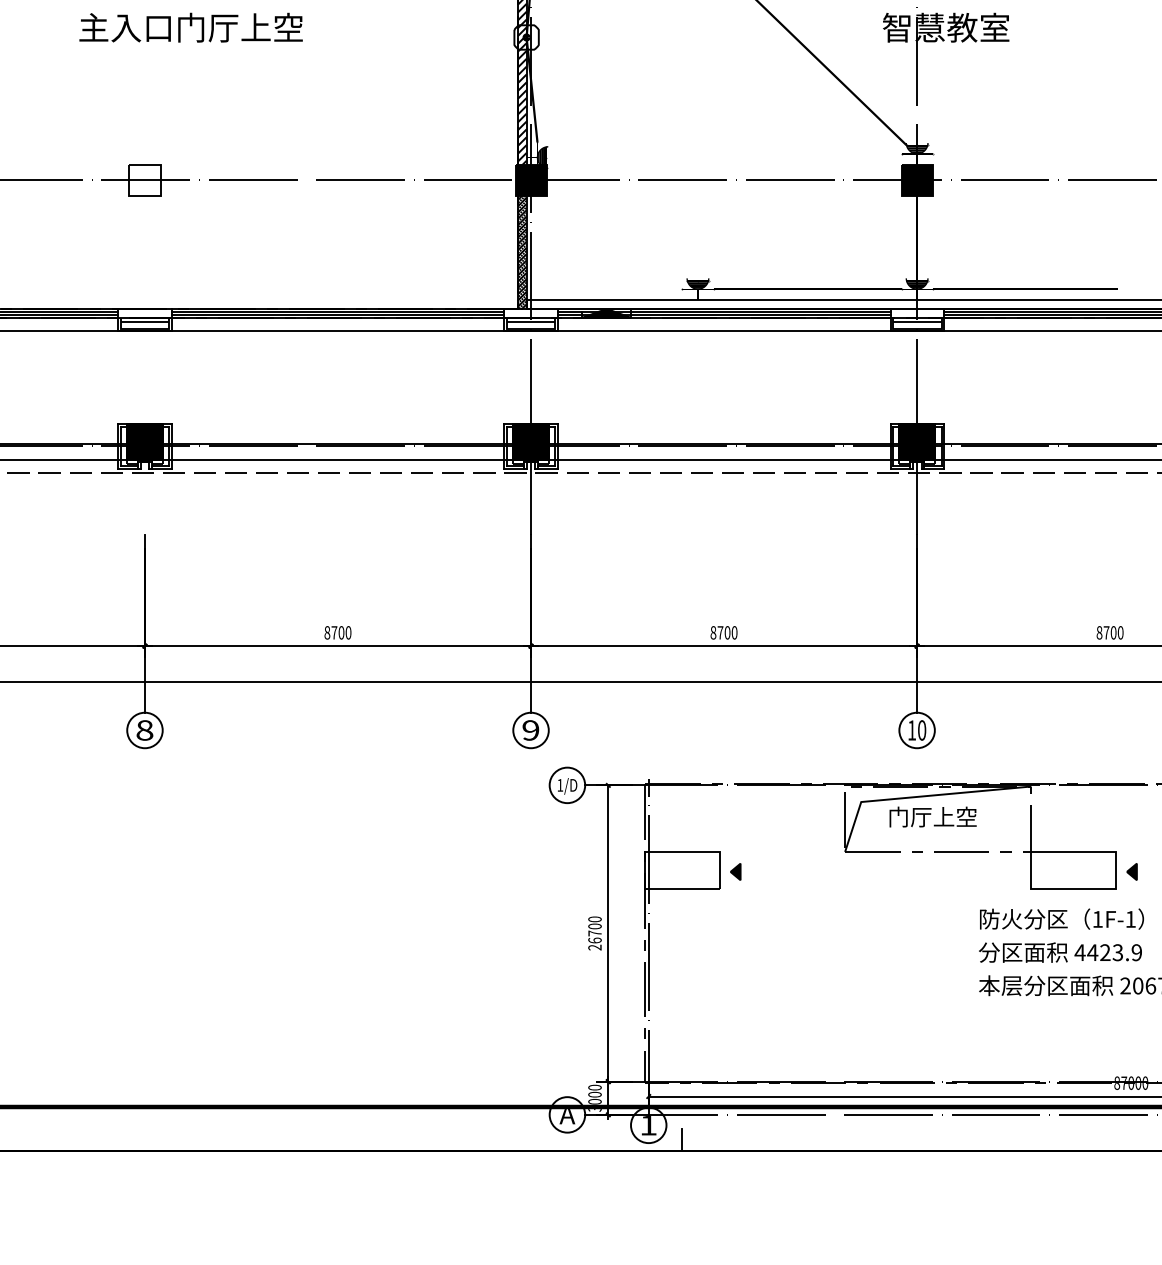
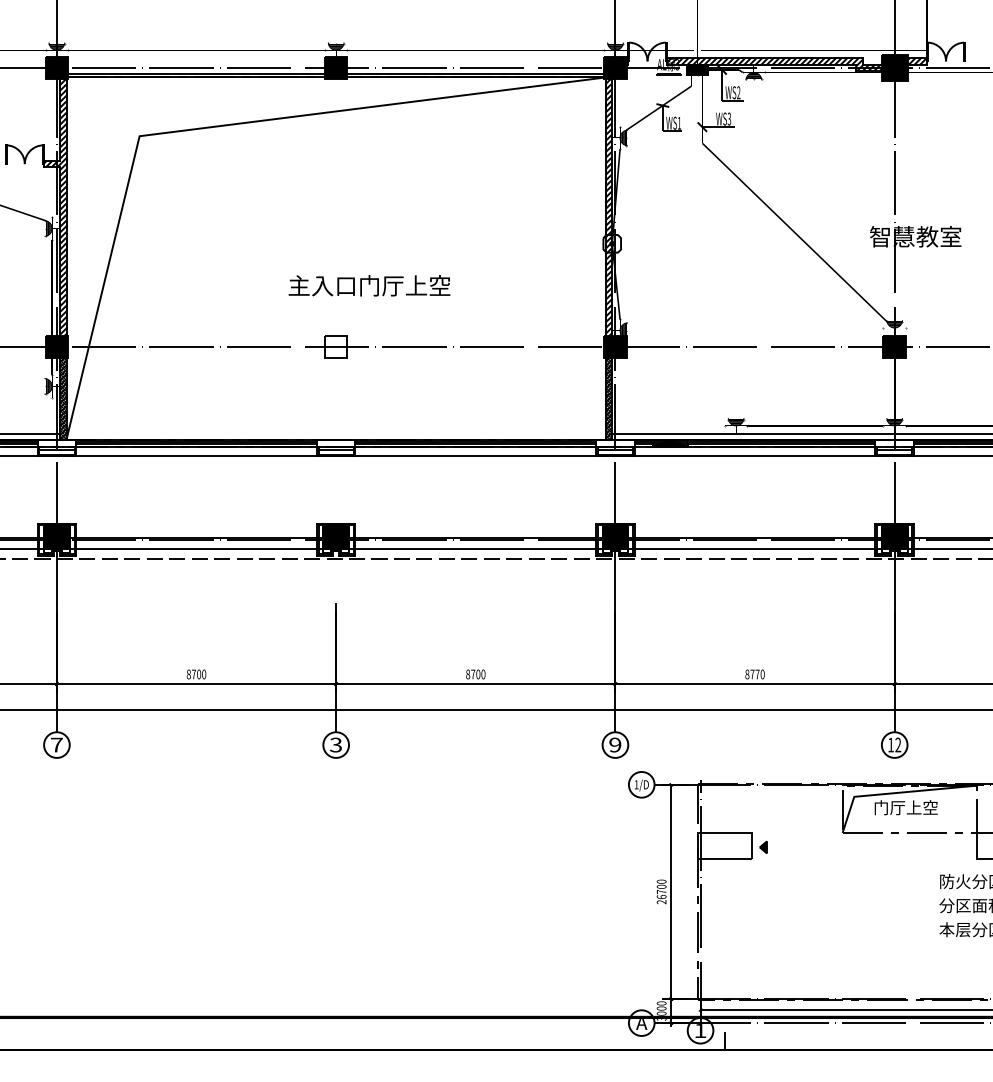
text: (191, 27) -> (369, 285), moved
text: (727, 632) -> (757, 674), 8700 -> 8770
text: (145, 729) -> (336, 744), 8 -> 3
text: (922, 729) -> (898, 744), 10 -> 12

